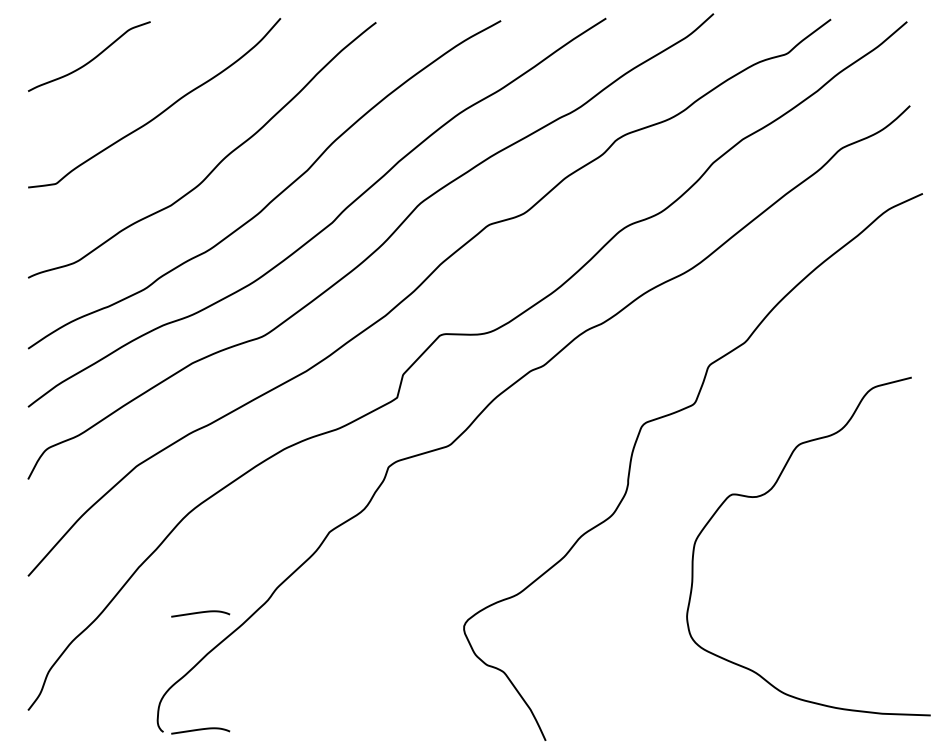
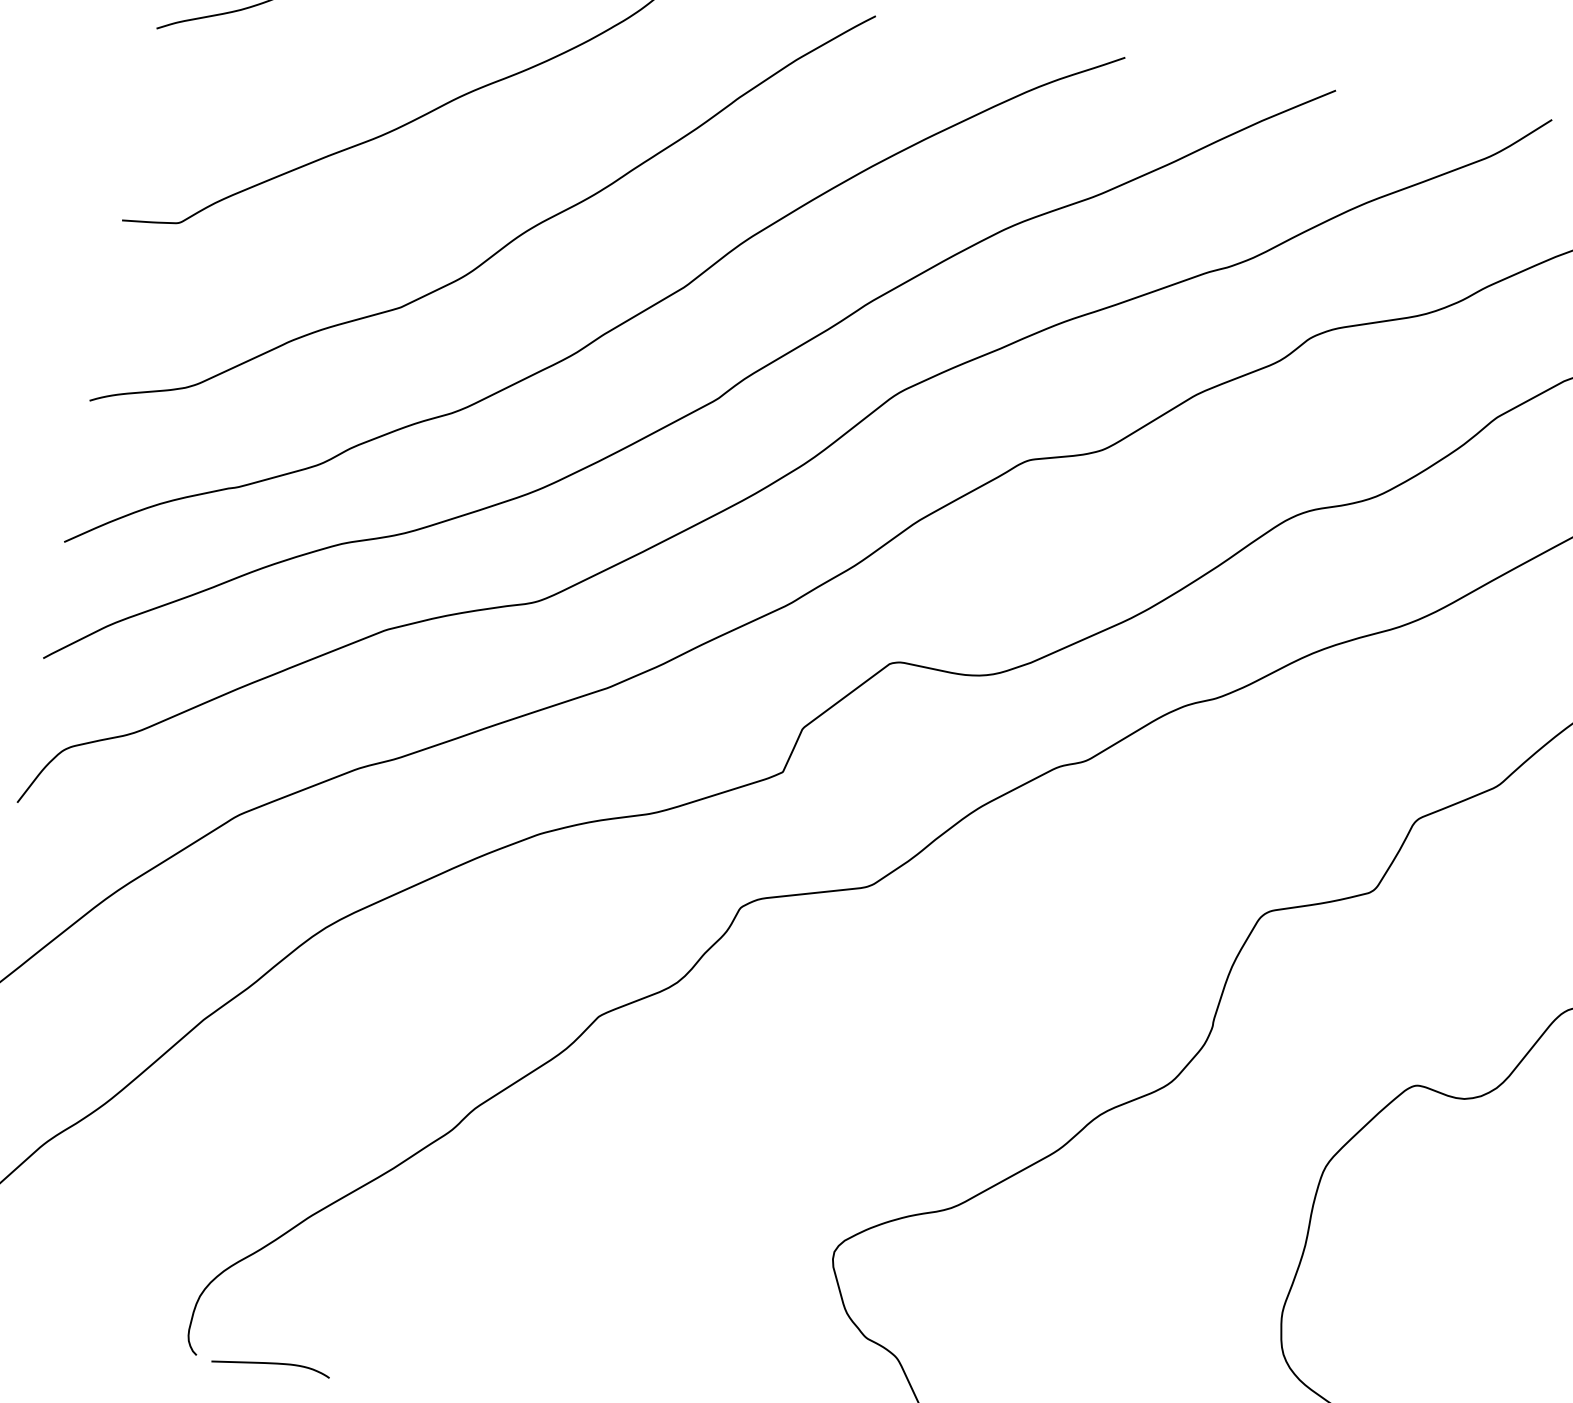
curve: (200, 613) -> (312, 1131), removed

